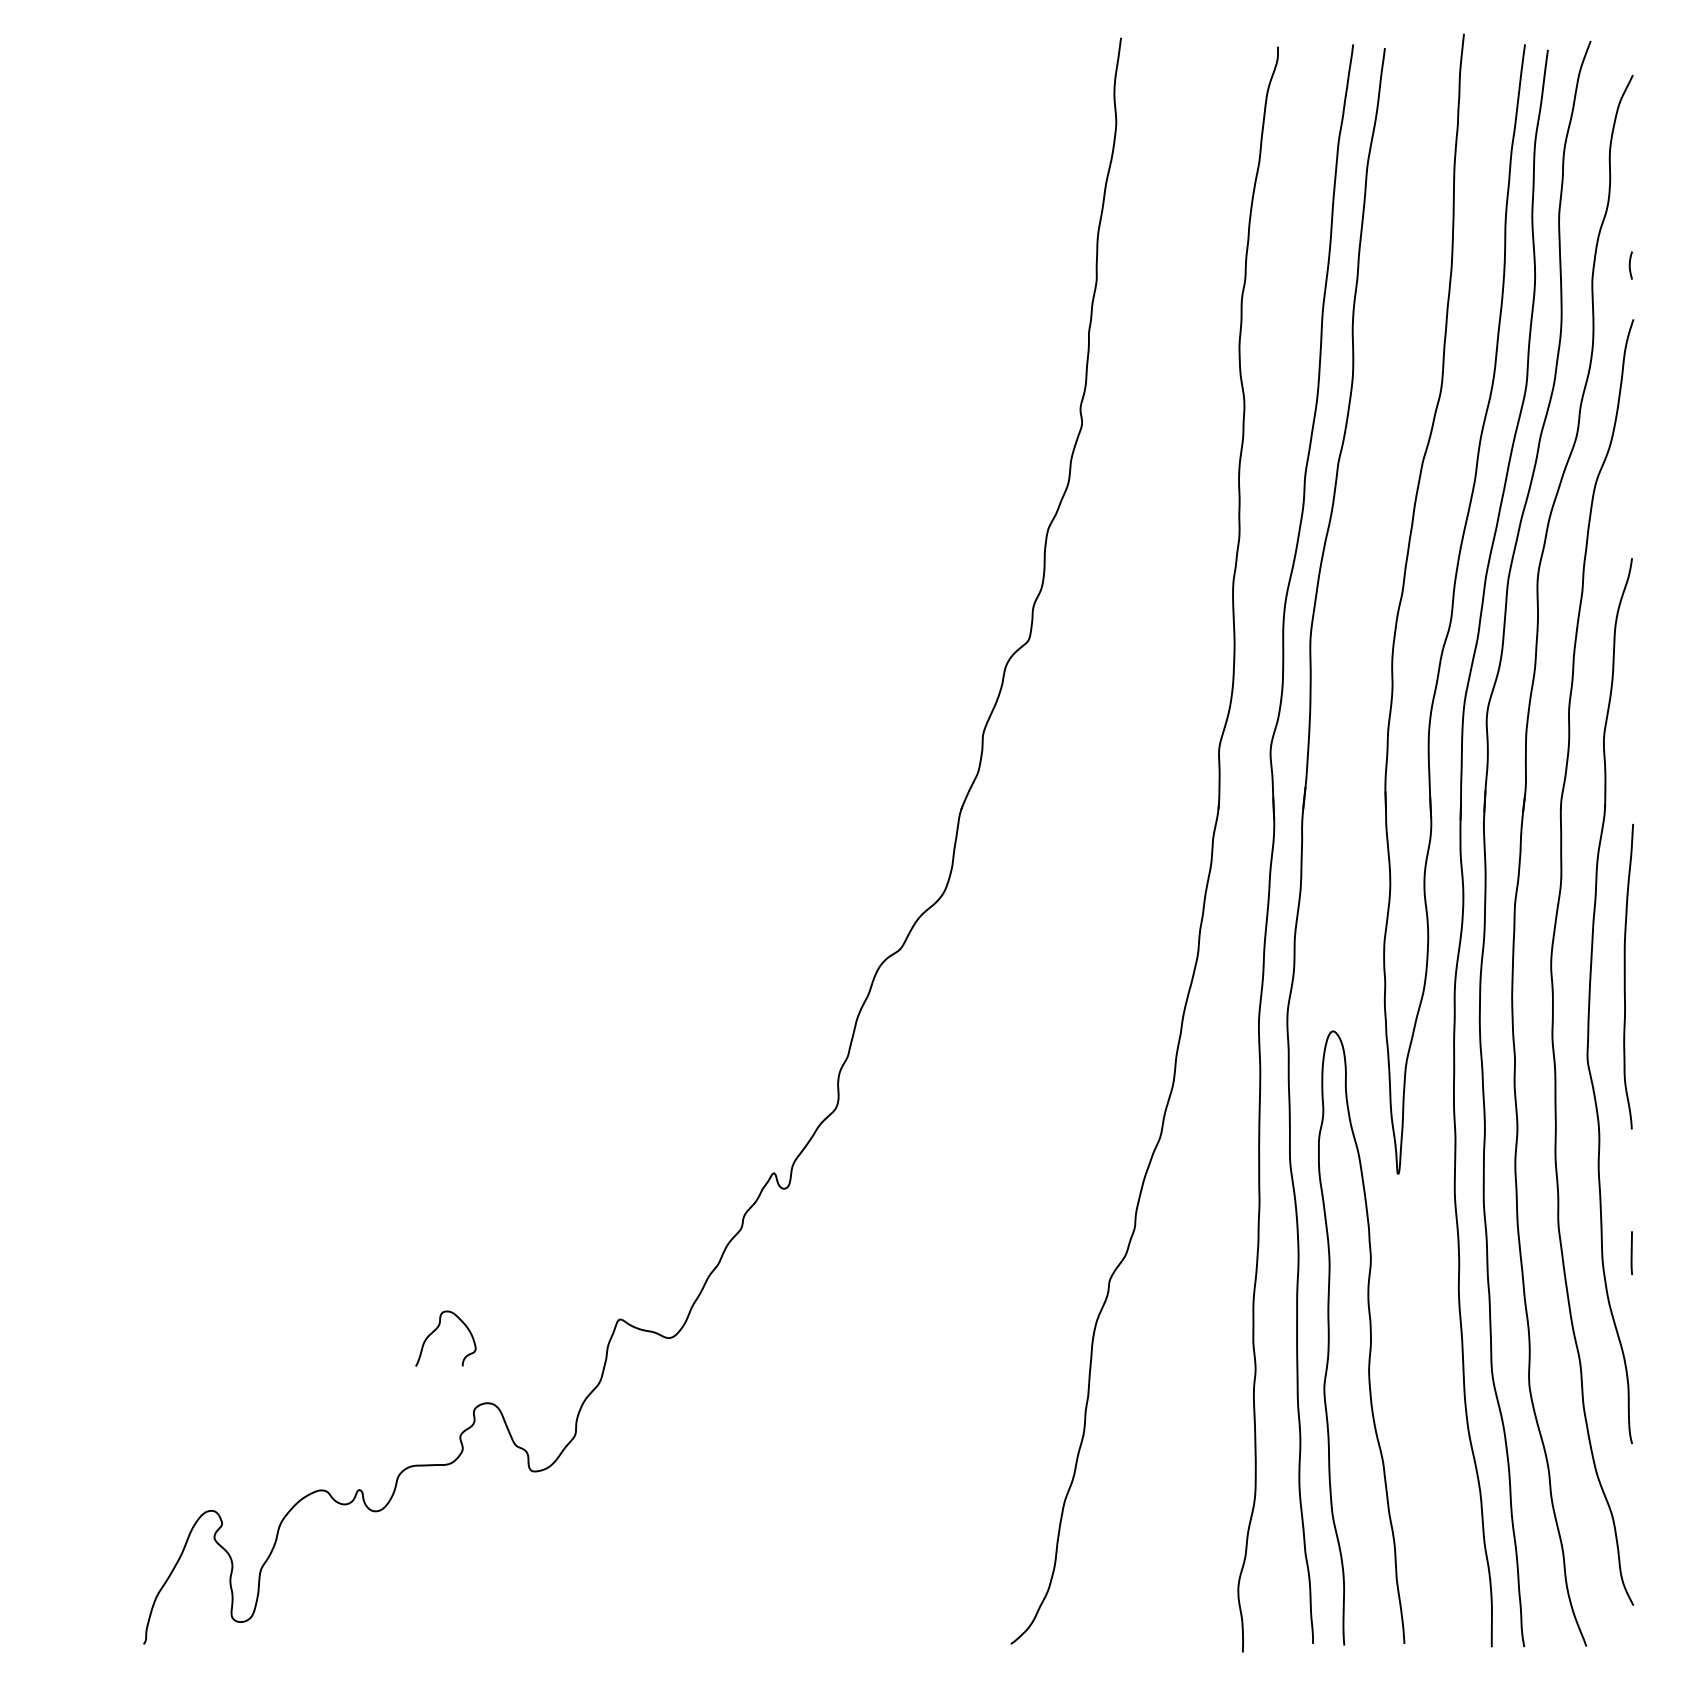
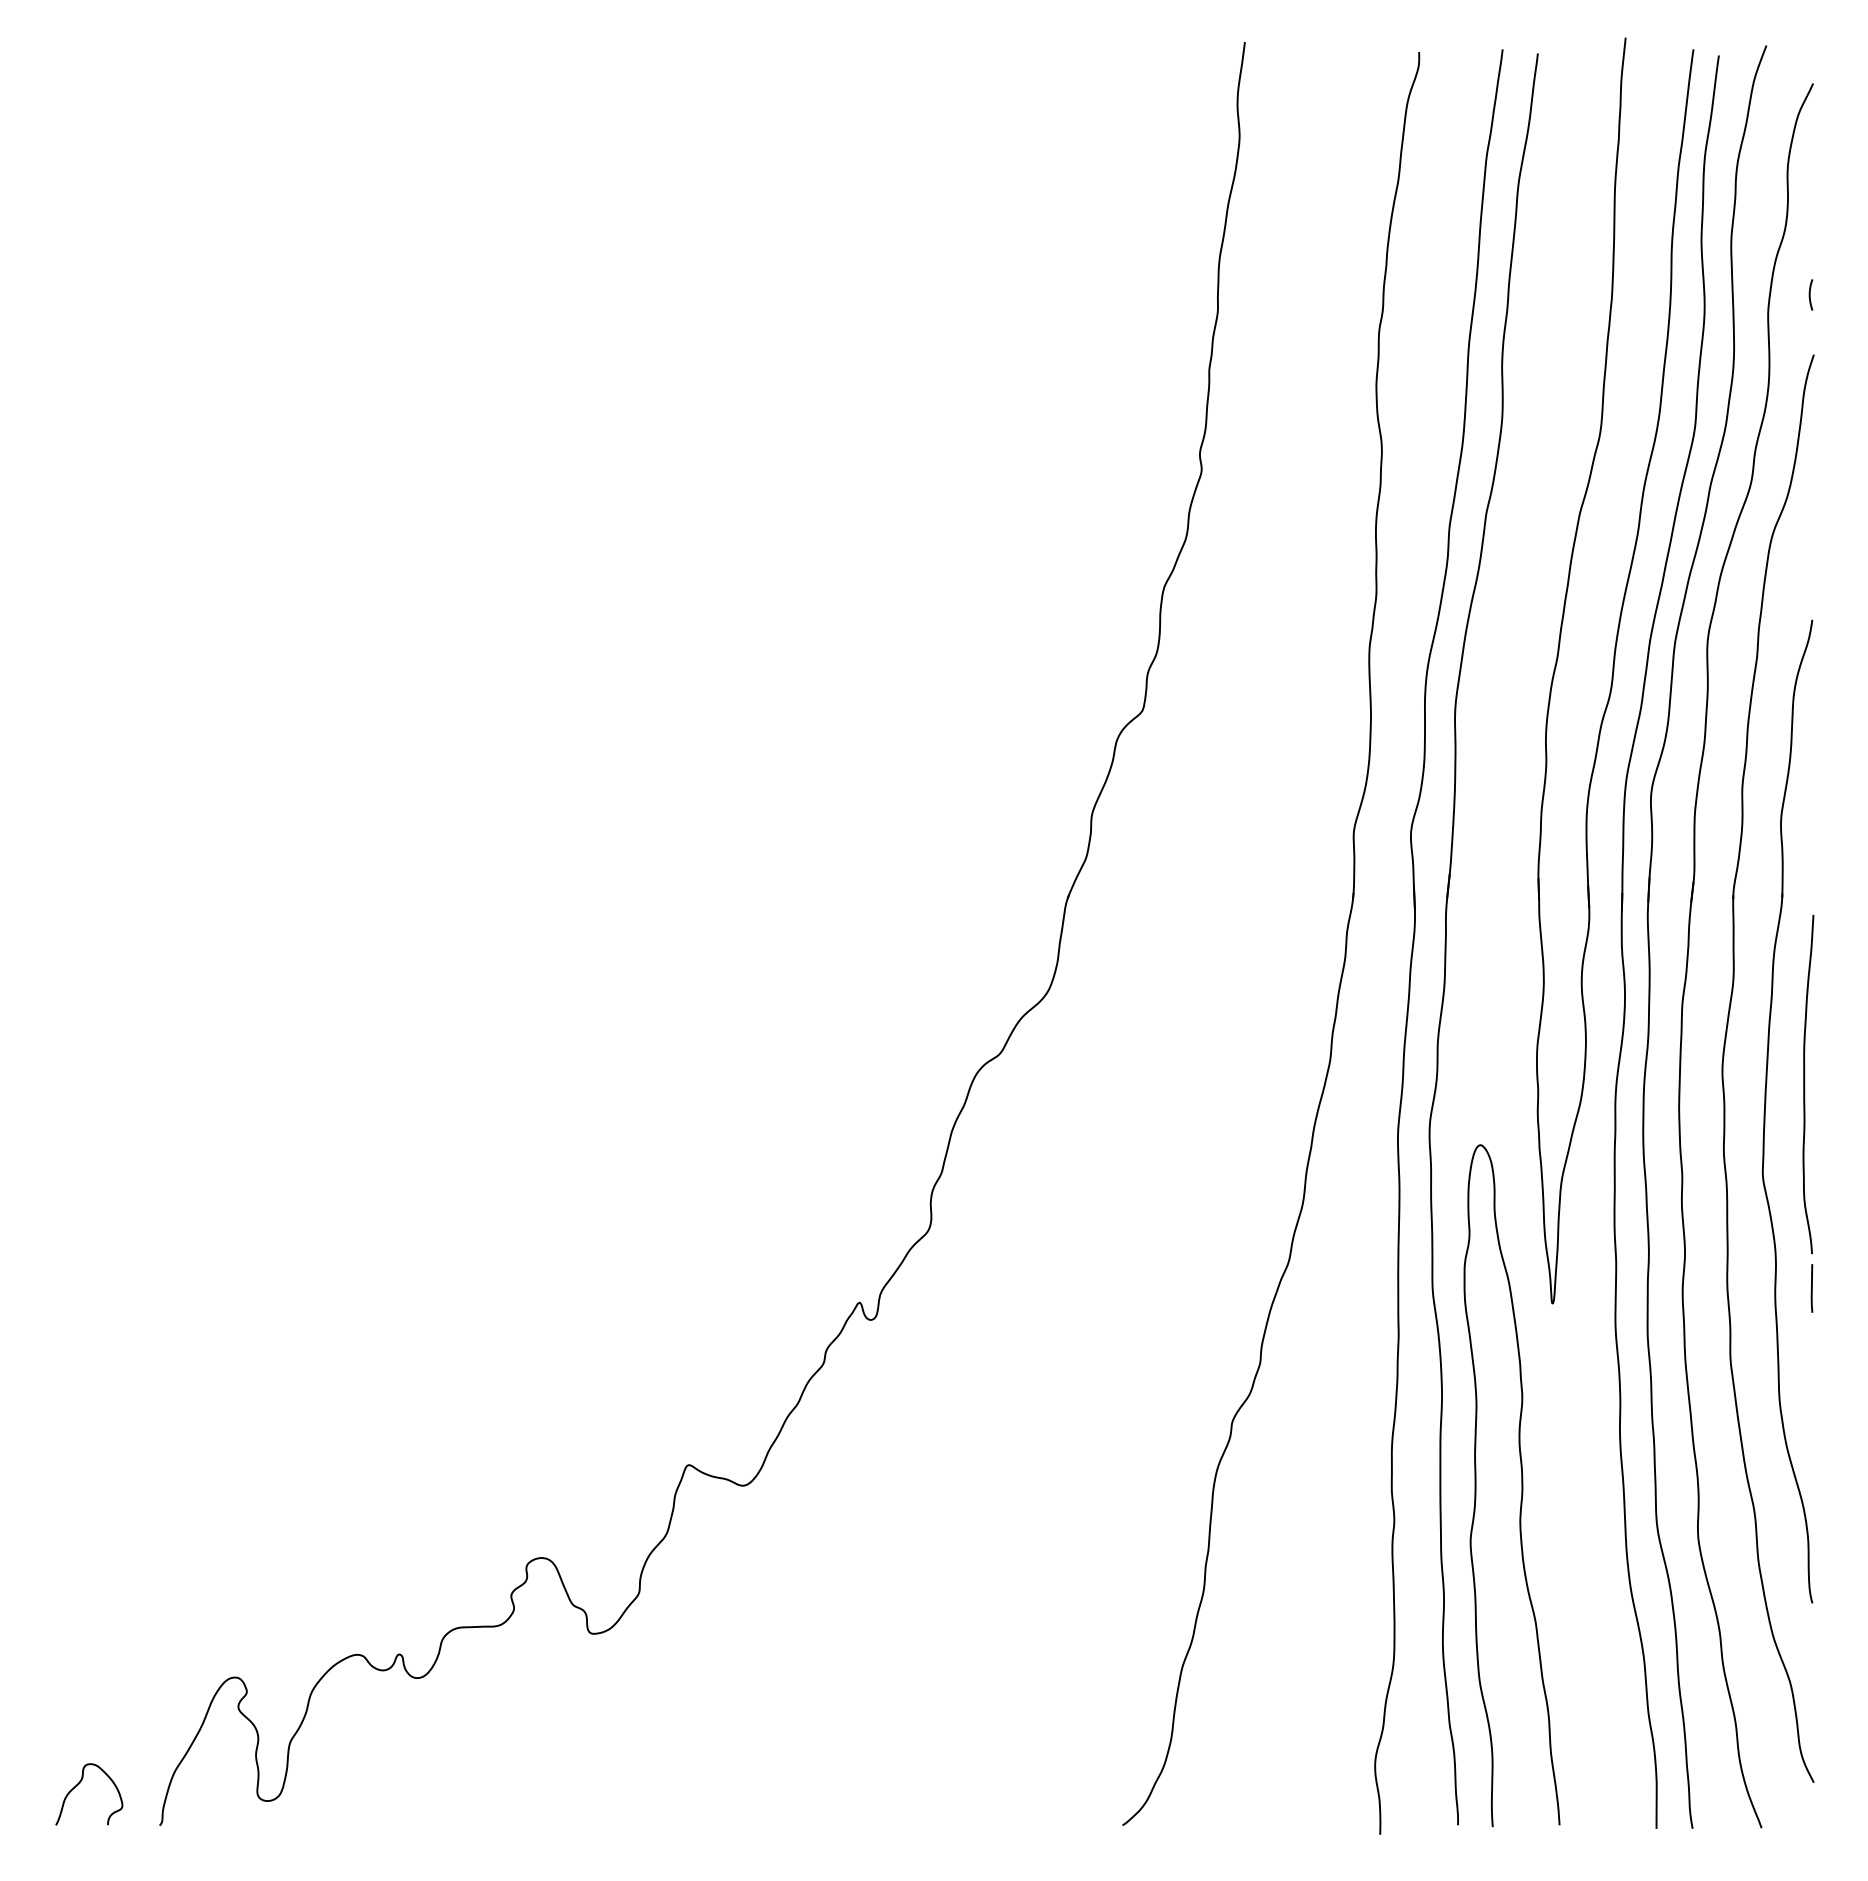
line: (1631, 1253) -> (1811, 1288), moved
curve: (437, 1329) -> (79, 1784), moved

